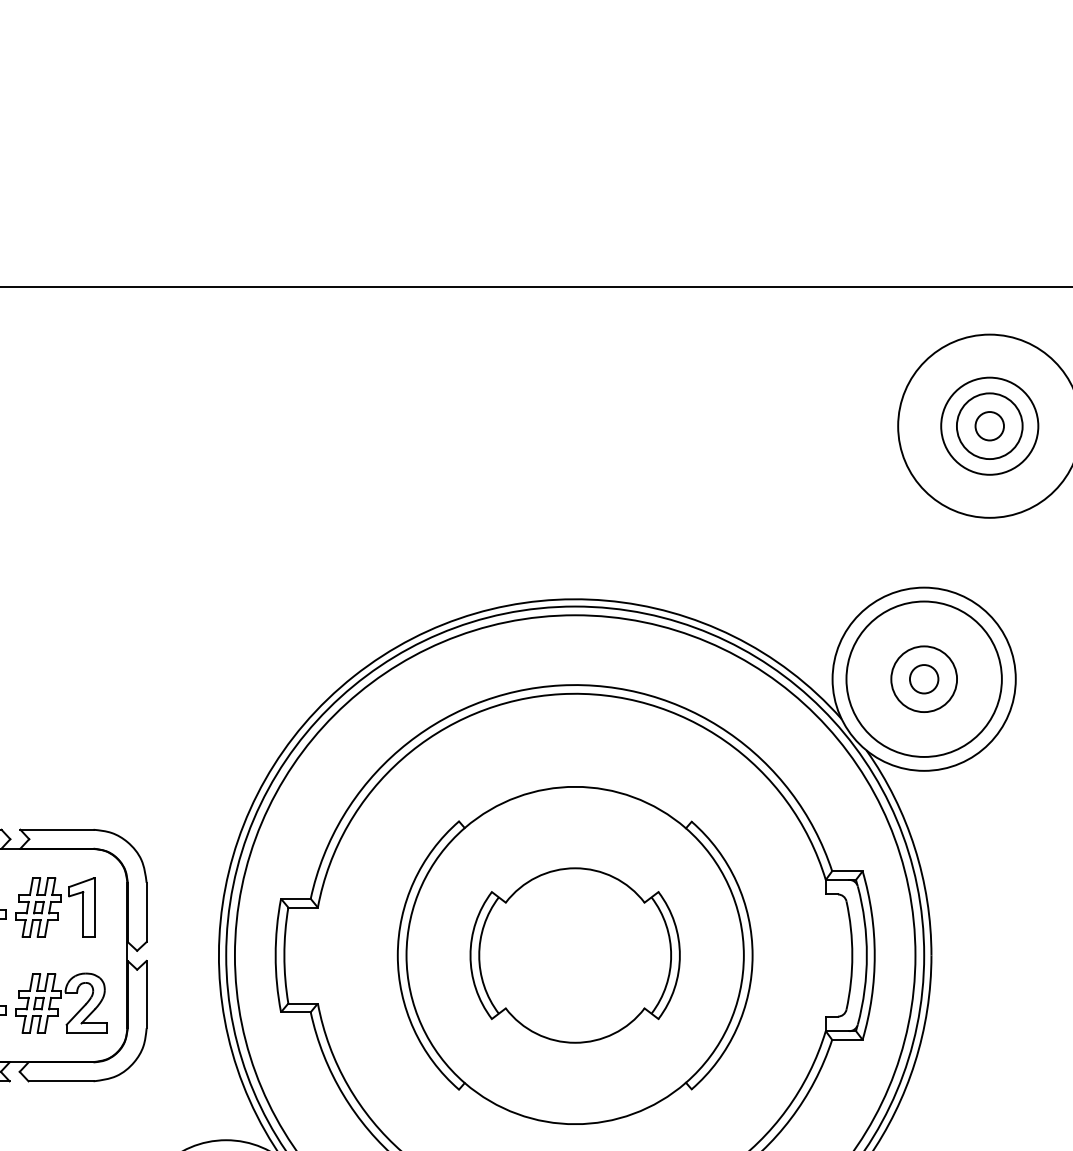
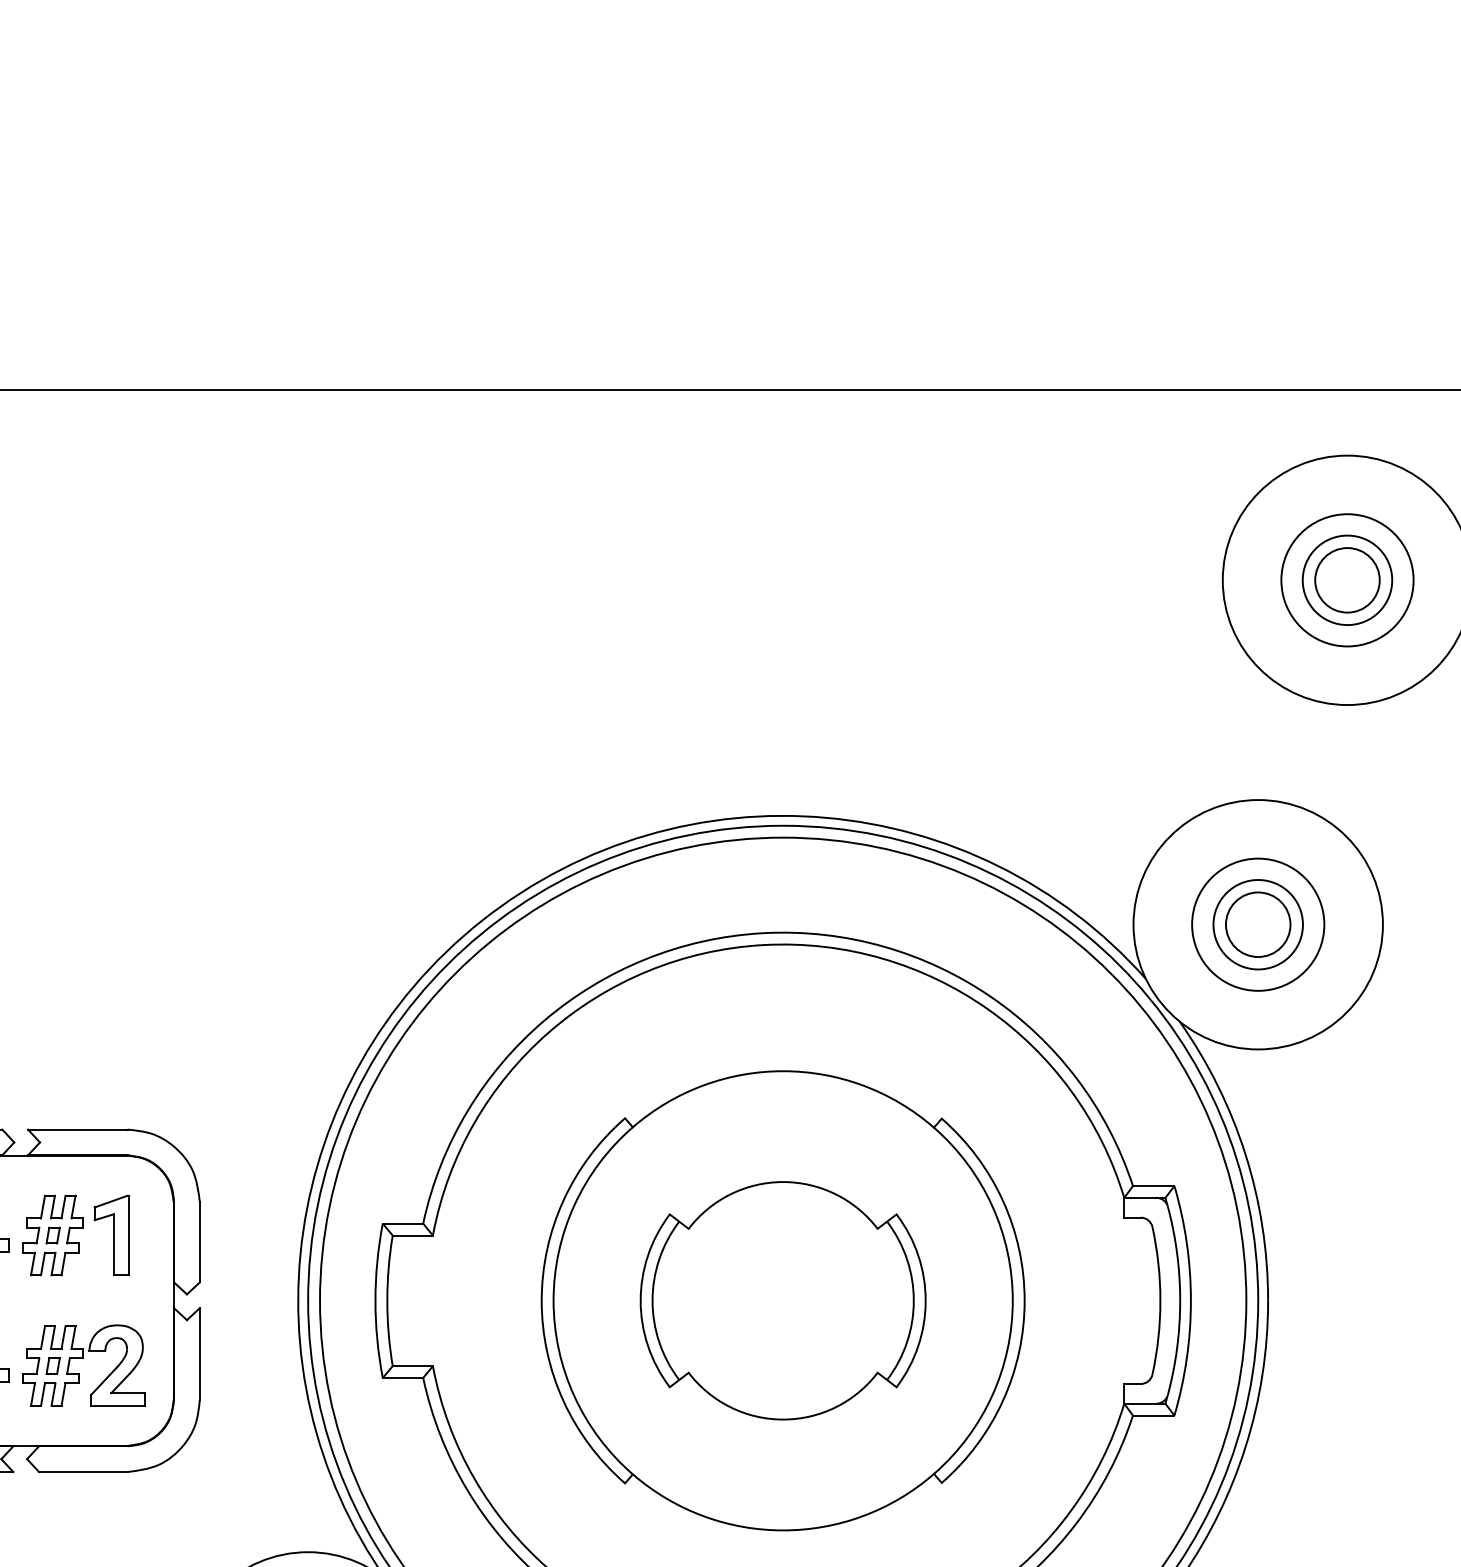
circle: (989, 425) -> (1347, 579), size x1.67
circle: (923, 678) -> (1257, 923), size x0.62
circle: (923, 678) -> (1257, 923), size x1.67

